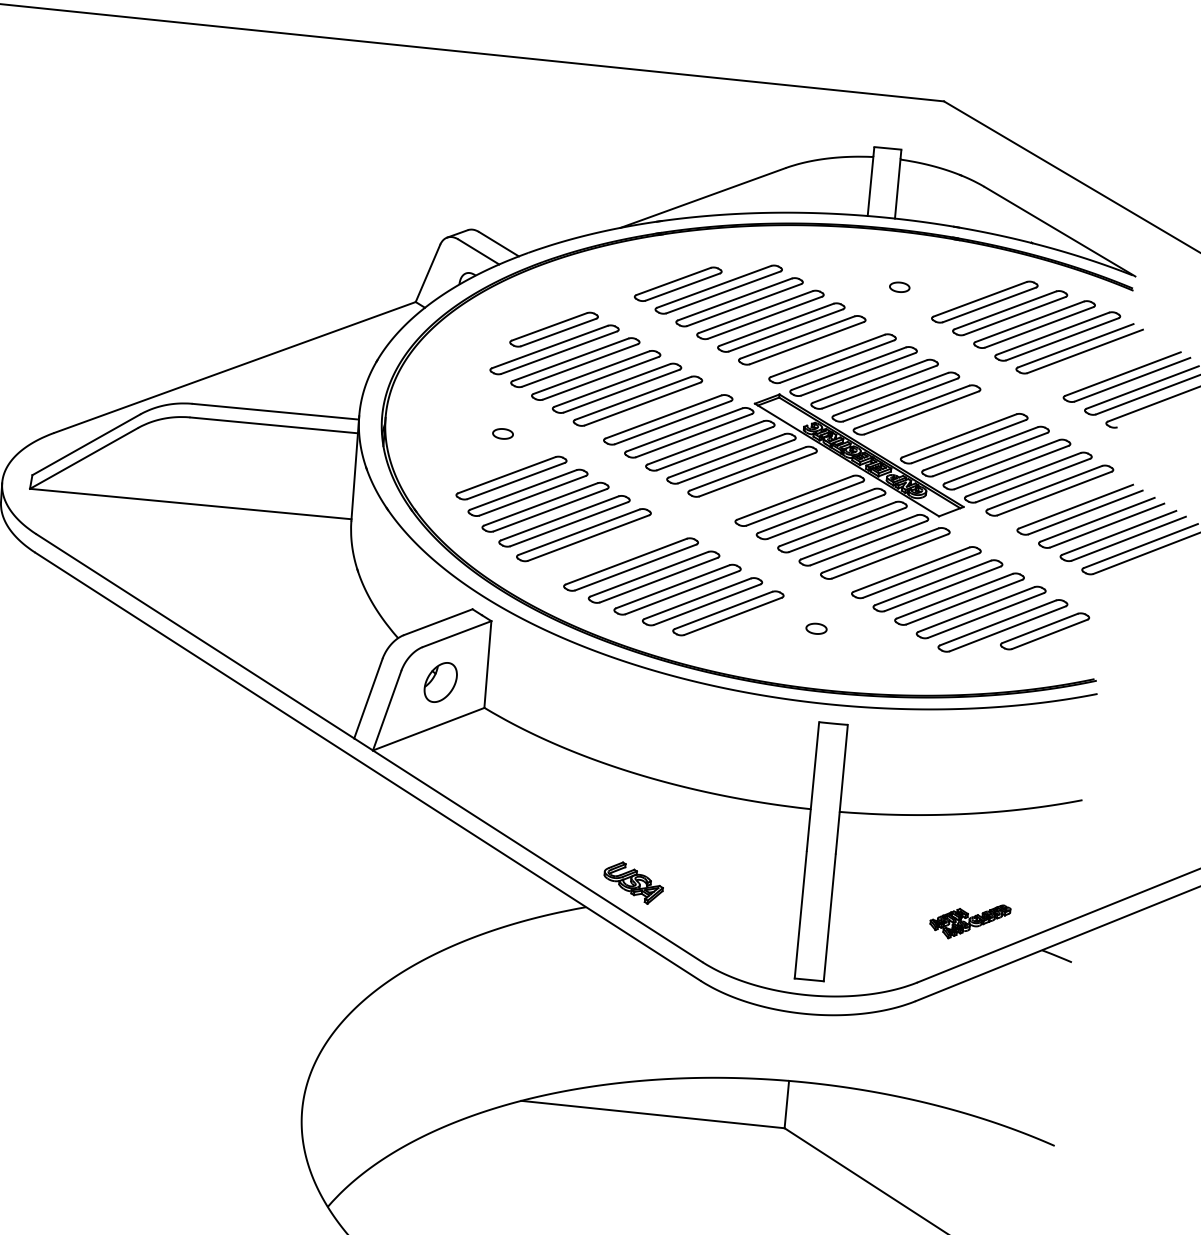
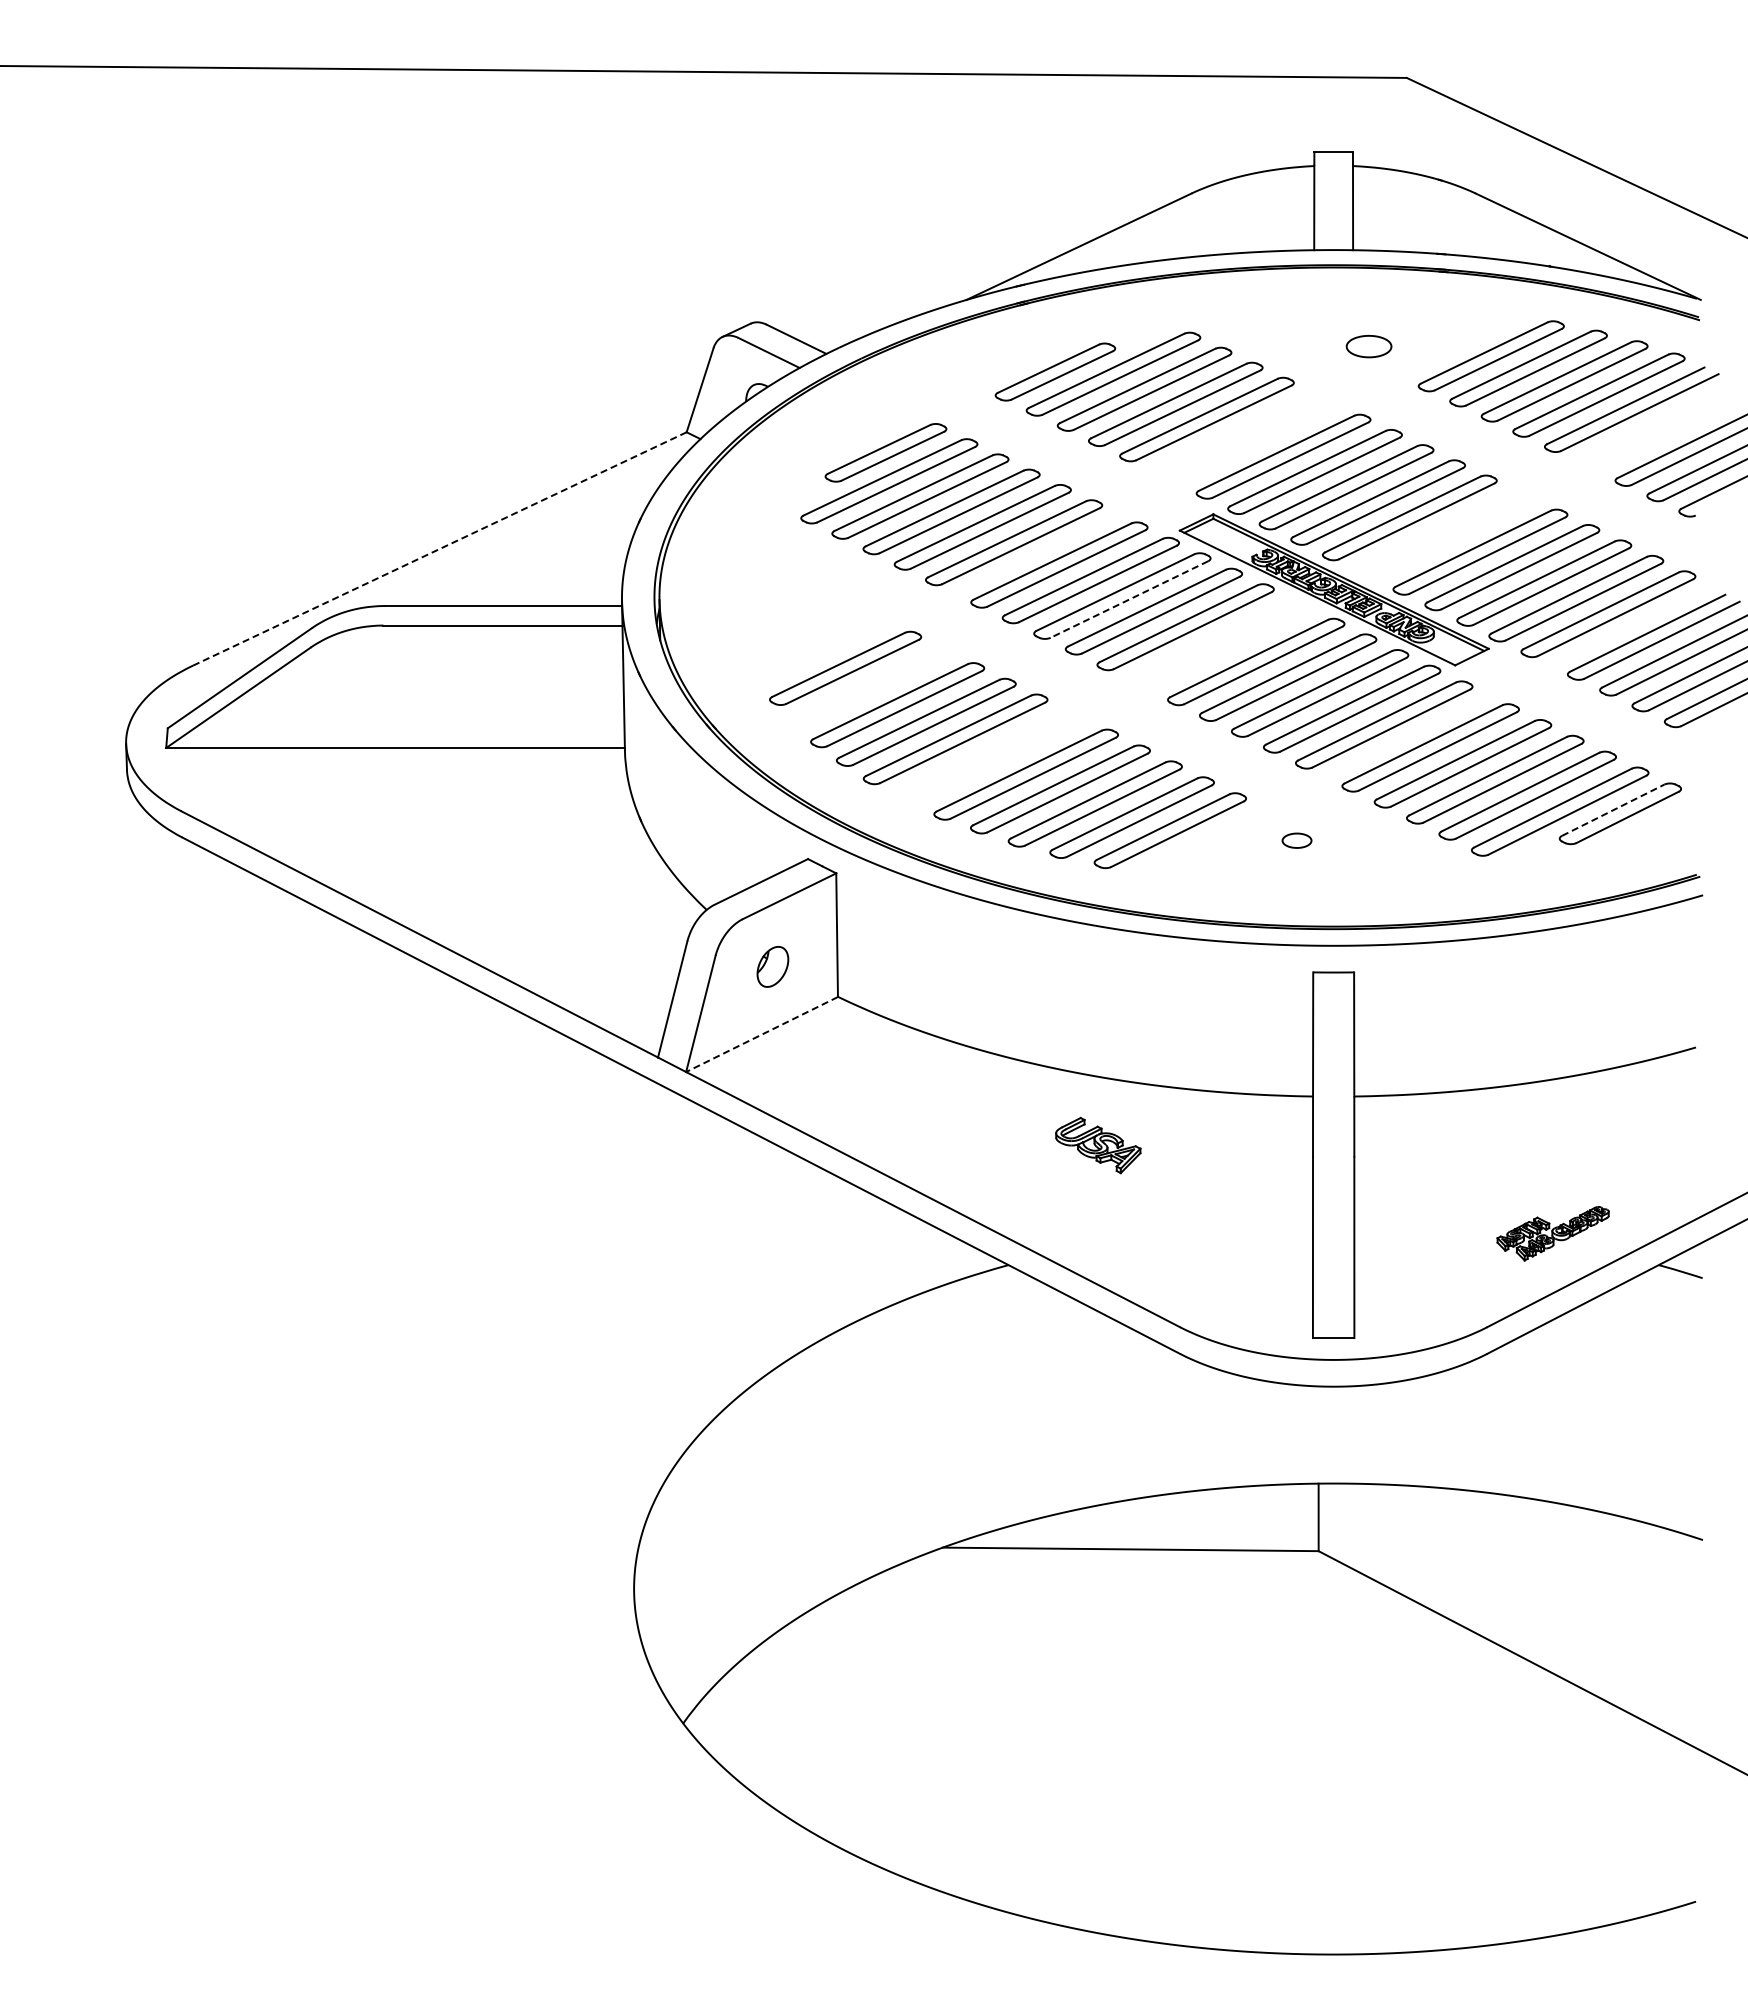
part: (899, 287) -> (1368, 346), size x1.6
part: (801, 340) -> (1237, 434), removed
line: (234, 367) -> (439, 548), solid -> dashed
part: (502, 433) -> (827, 606), removed
line: (715, 448) -> (1129, 599), solid -> dashed
part: (527, 492) -> (870, 686), removed
line: (1040, 628) -> (1613, 810), solid -> dashed
part: (440, 682) -> (772, 966), size x0.7
line: (429, 729) -> (762, 1034), solid -> dashed
part: (633, 882) -> (1098, 1145), moved

